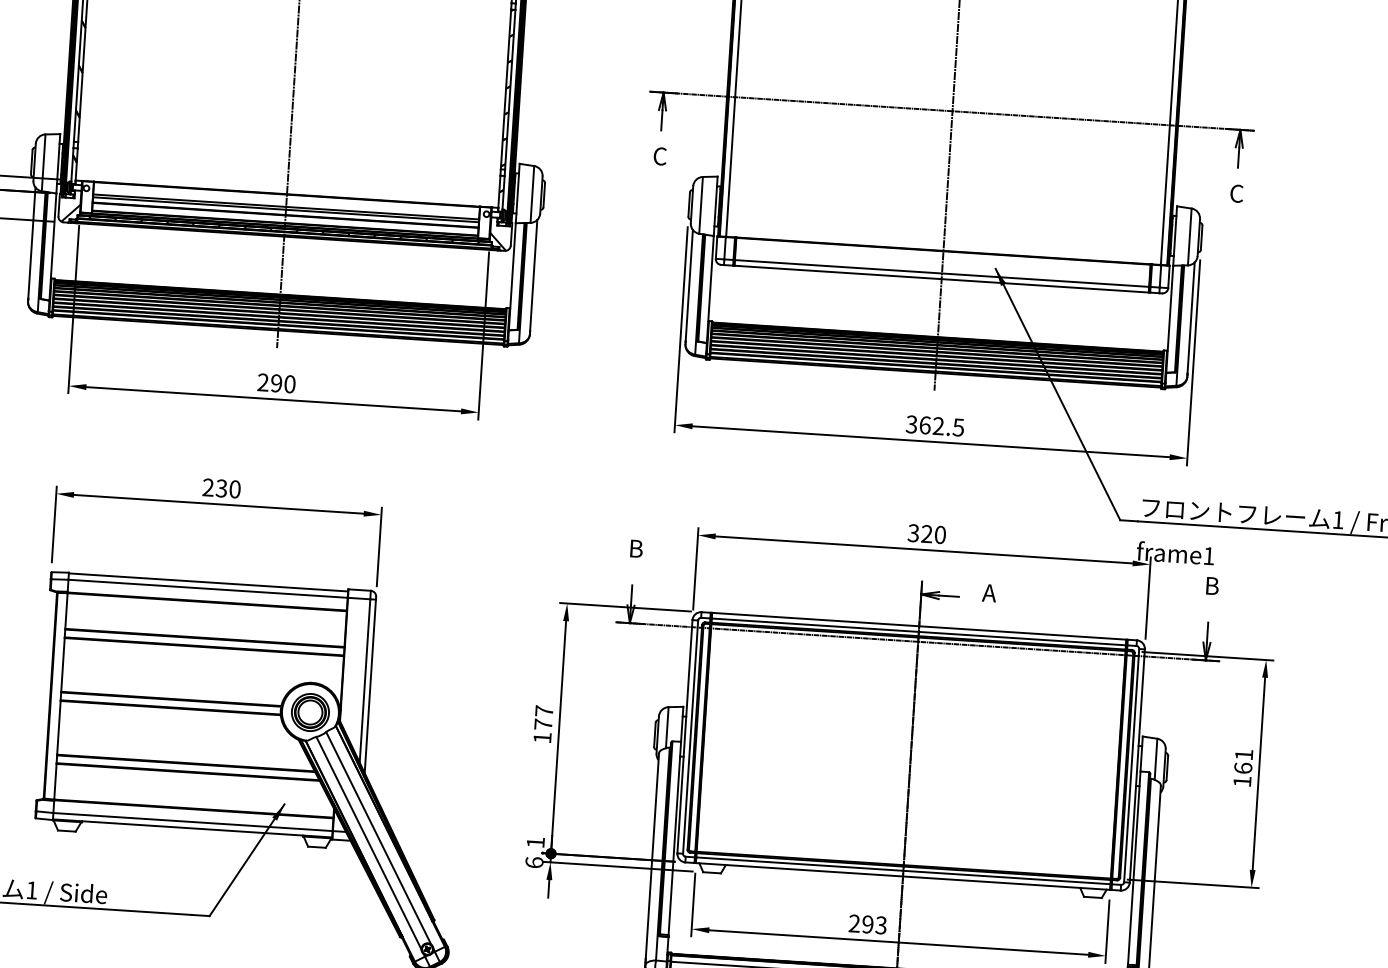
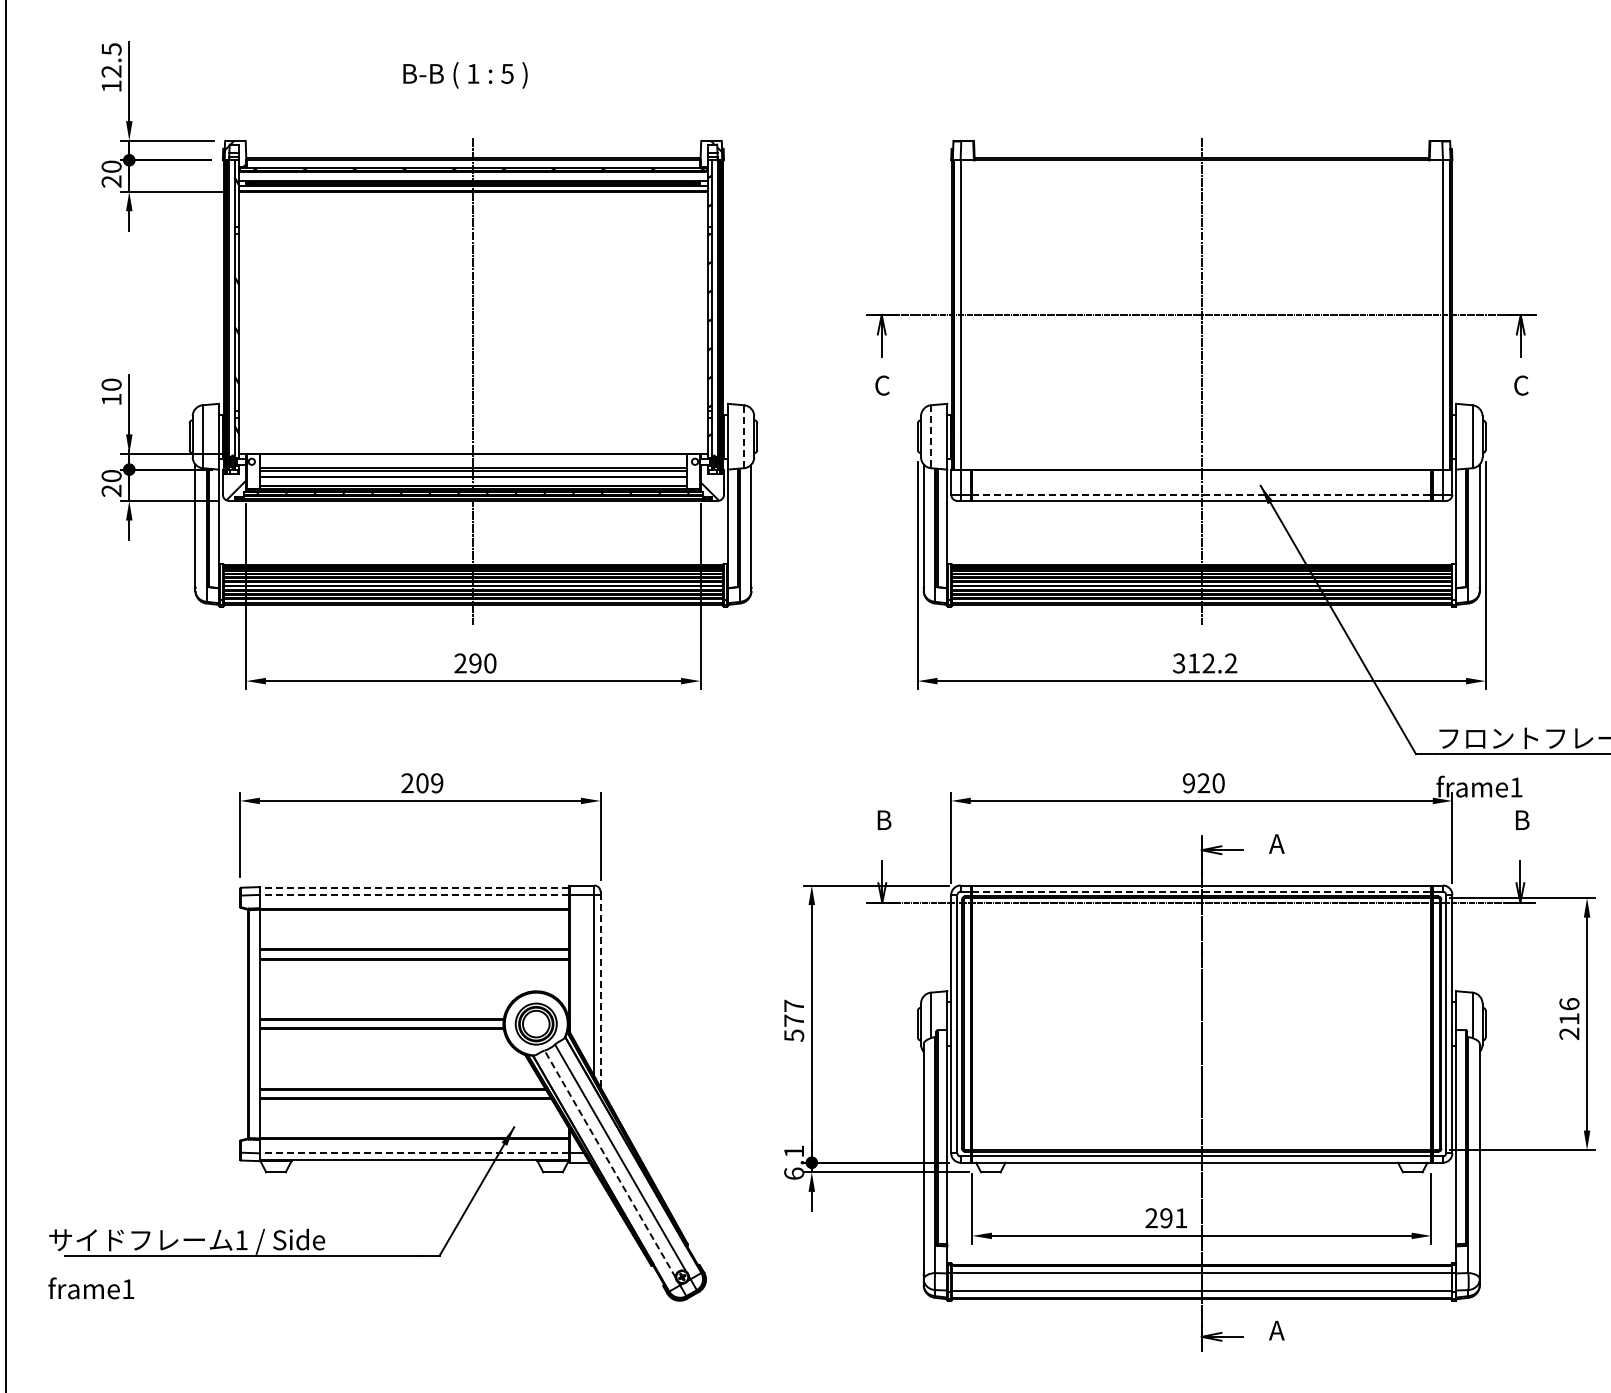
line: (532, 194) -> (744, 436), solid -> dashed
line: (701, 206) -> (931, 437), solid -> dashed
line: (942, 273) -> (1202, 494), solid -> dashed
text: (941, 426) -> (1212, 663), 362.5 -> 312.2
text: (228, 489) -> (429, 783), 230 -> 209
text: (913, 533) -> (1188, 783), 320 -> 920
line: (208, 582) -> (414, 887), solid -> dashed
line: (208, 588) -> (414, 894), solid -> dashed
line: (919, 631) -> (1202, 891), solid -> dashed
line: (370, 685) -> (600, 990), solid -> dashed
text: (542, 737) -> (794, 1035), 177 -> 577
text: (1243, 768) -> (1569, 1019), 161 -> 216
line: (192, 822) -> (414, 1153), solid -> dashed
line: (368, 842) -> (609, 1163), solid -> dashed
text: (881, 925) -> (1181, 1218), 293 -> 291

